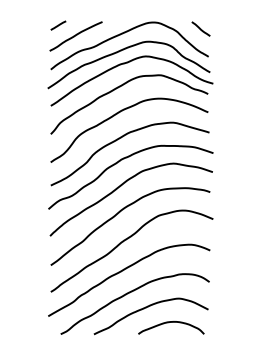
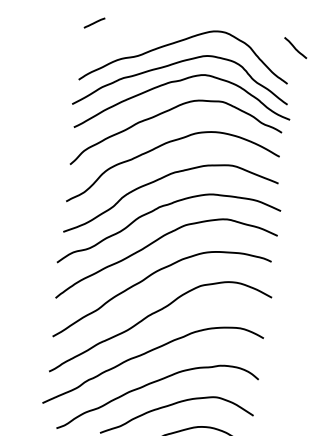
line: (200, 28) -> (295, 47), moved
curve: (75, 36) -> (115, 39), removed

